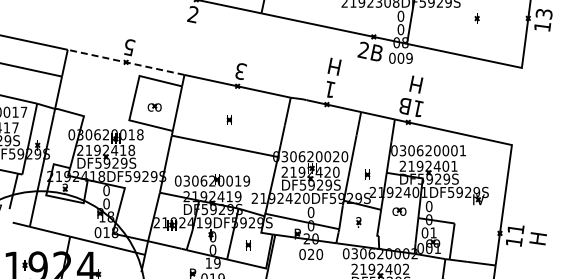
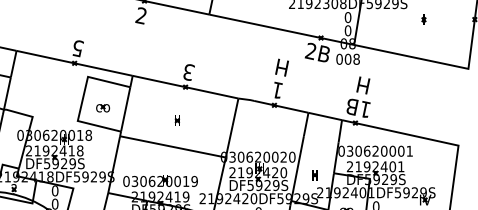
text: (409, 58) -> (356, 59), 009 -> 008
line: (126, 62) -> (75, 63), dashed -> solid

